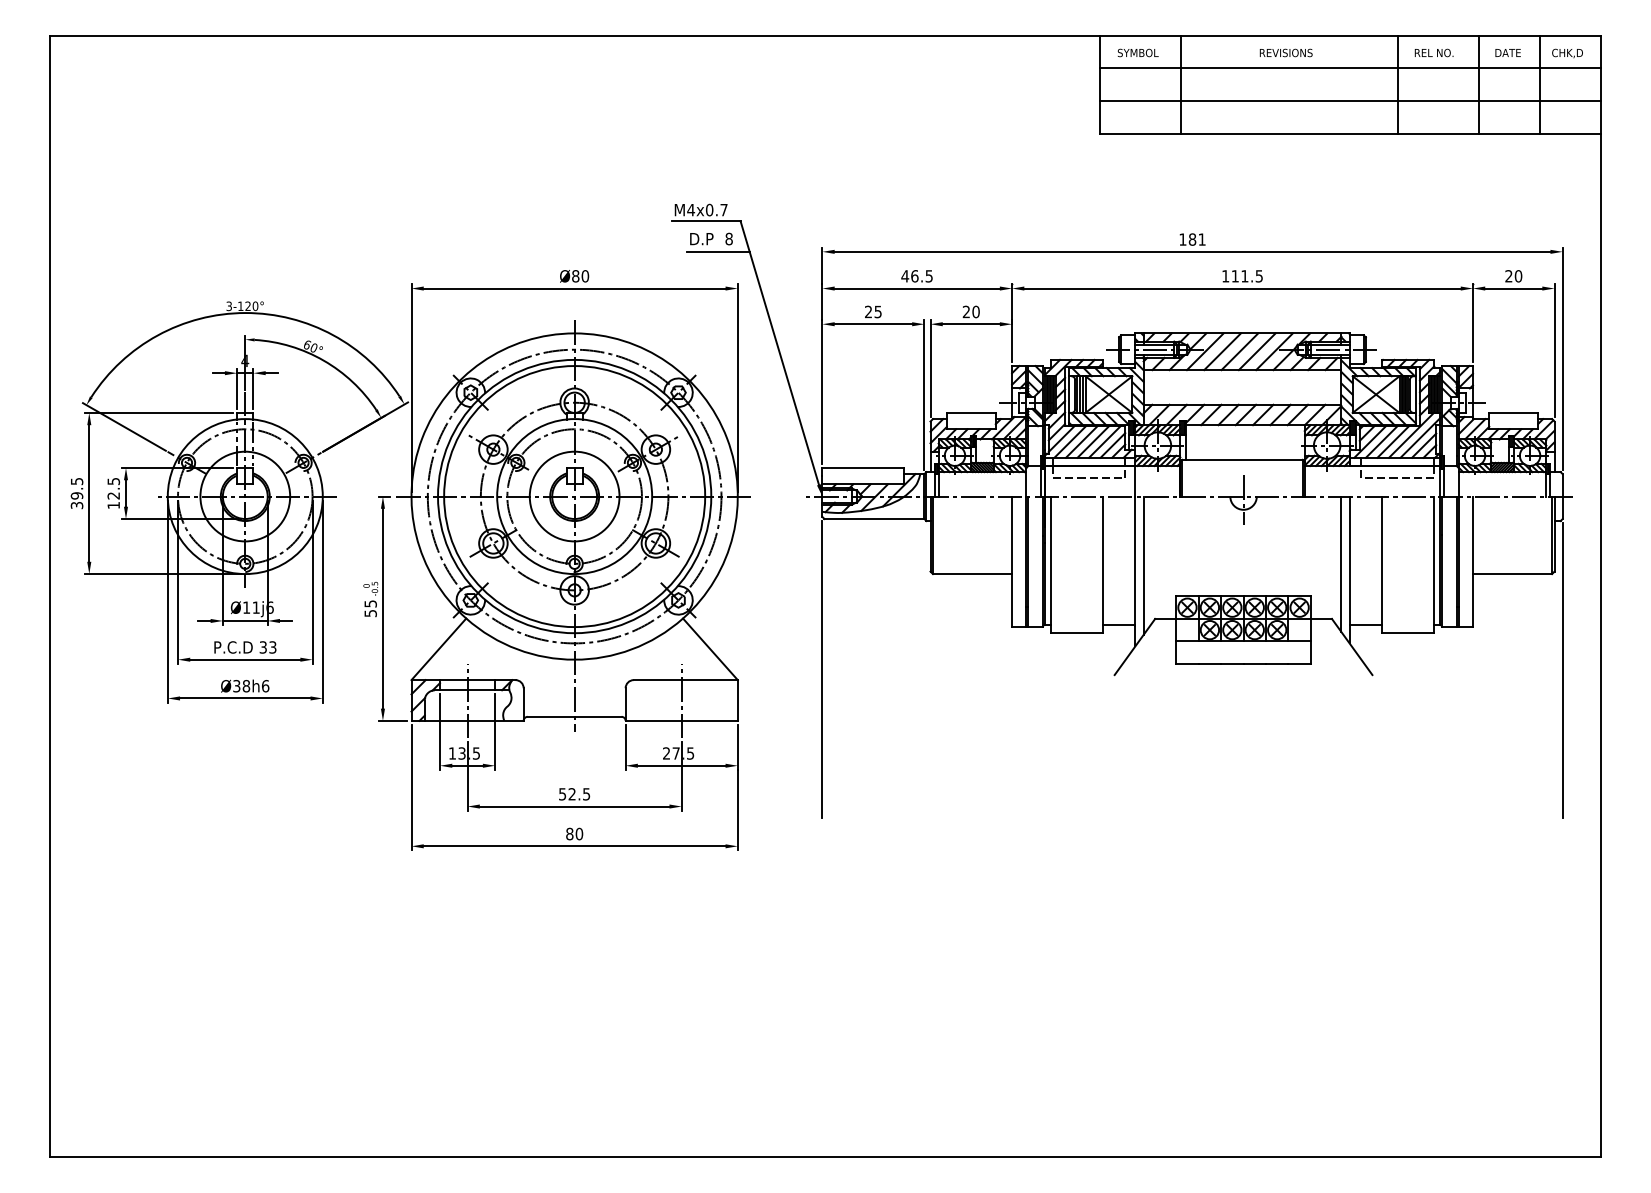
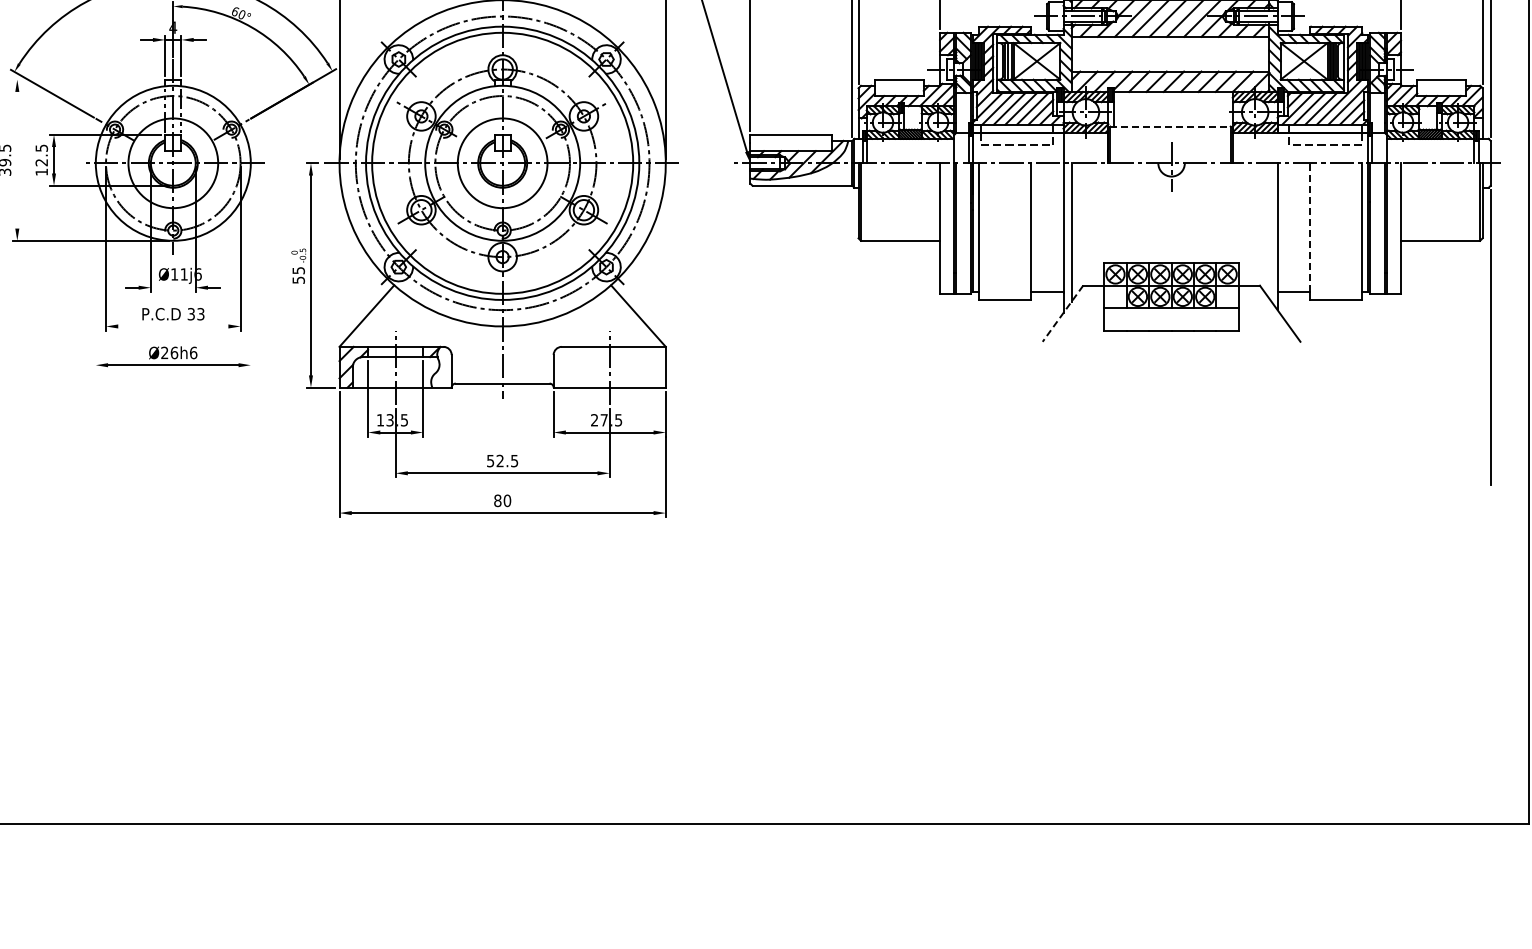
line: (159, 412) -> (87, 79), removed
line: (1243, 459) -> (1171, 126), solid -> dashed
line: (89, 493) -> (17, 160), removed
line: (1382, 560) -> (1310, 227), solid -> dashed
line: (1341, 564) -> (1269, 231), removed
line: (167, 601) -> (95, 268), removed
line: (322, 601) -> (250, 268), removed
line: (244, 620) -> (172, 287), removed
line: (1134, 646) -> (1062, 313), solid -> dashed
line: (245, 659) -> (173, 326), removed
line: (822, 669) -> (750, 336), removed
text: (241, 686) -> (169, 353), Ø38h6 -> Ø26h6

